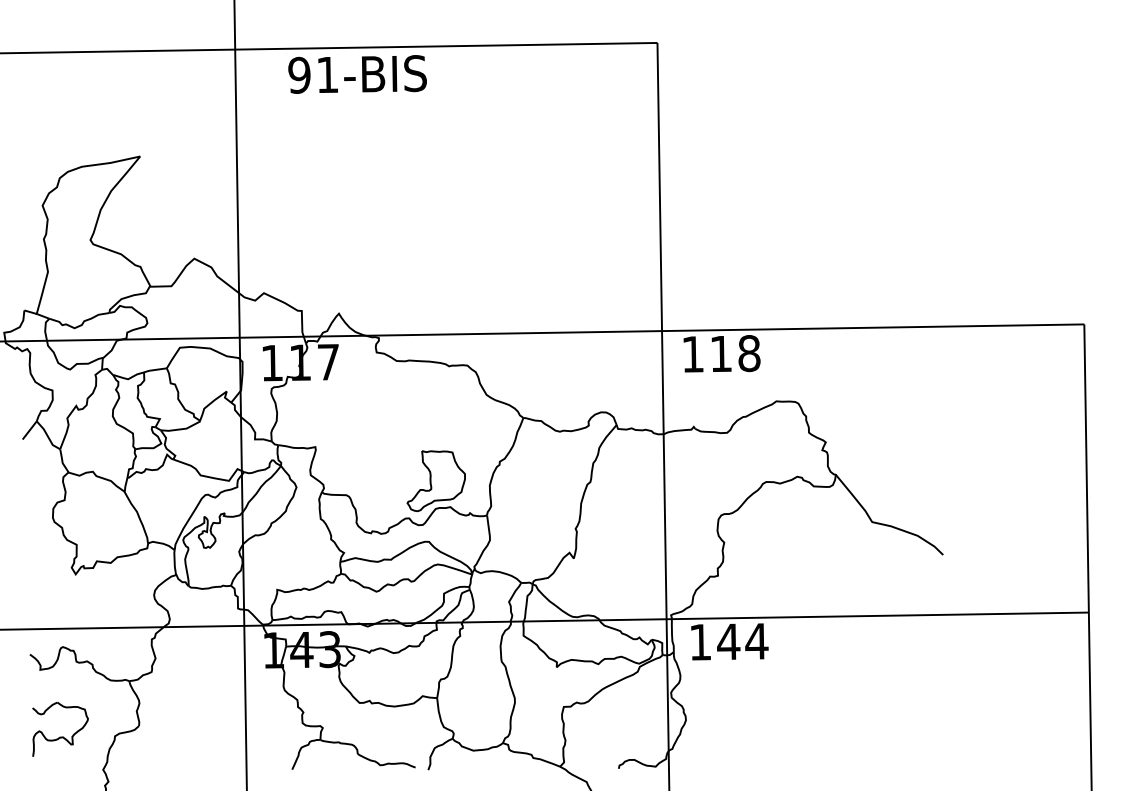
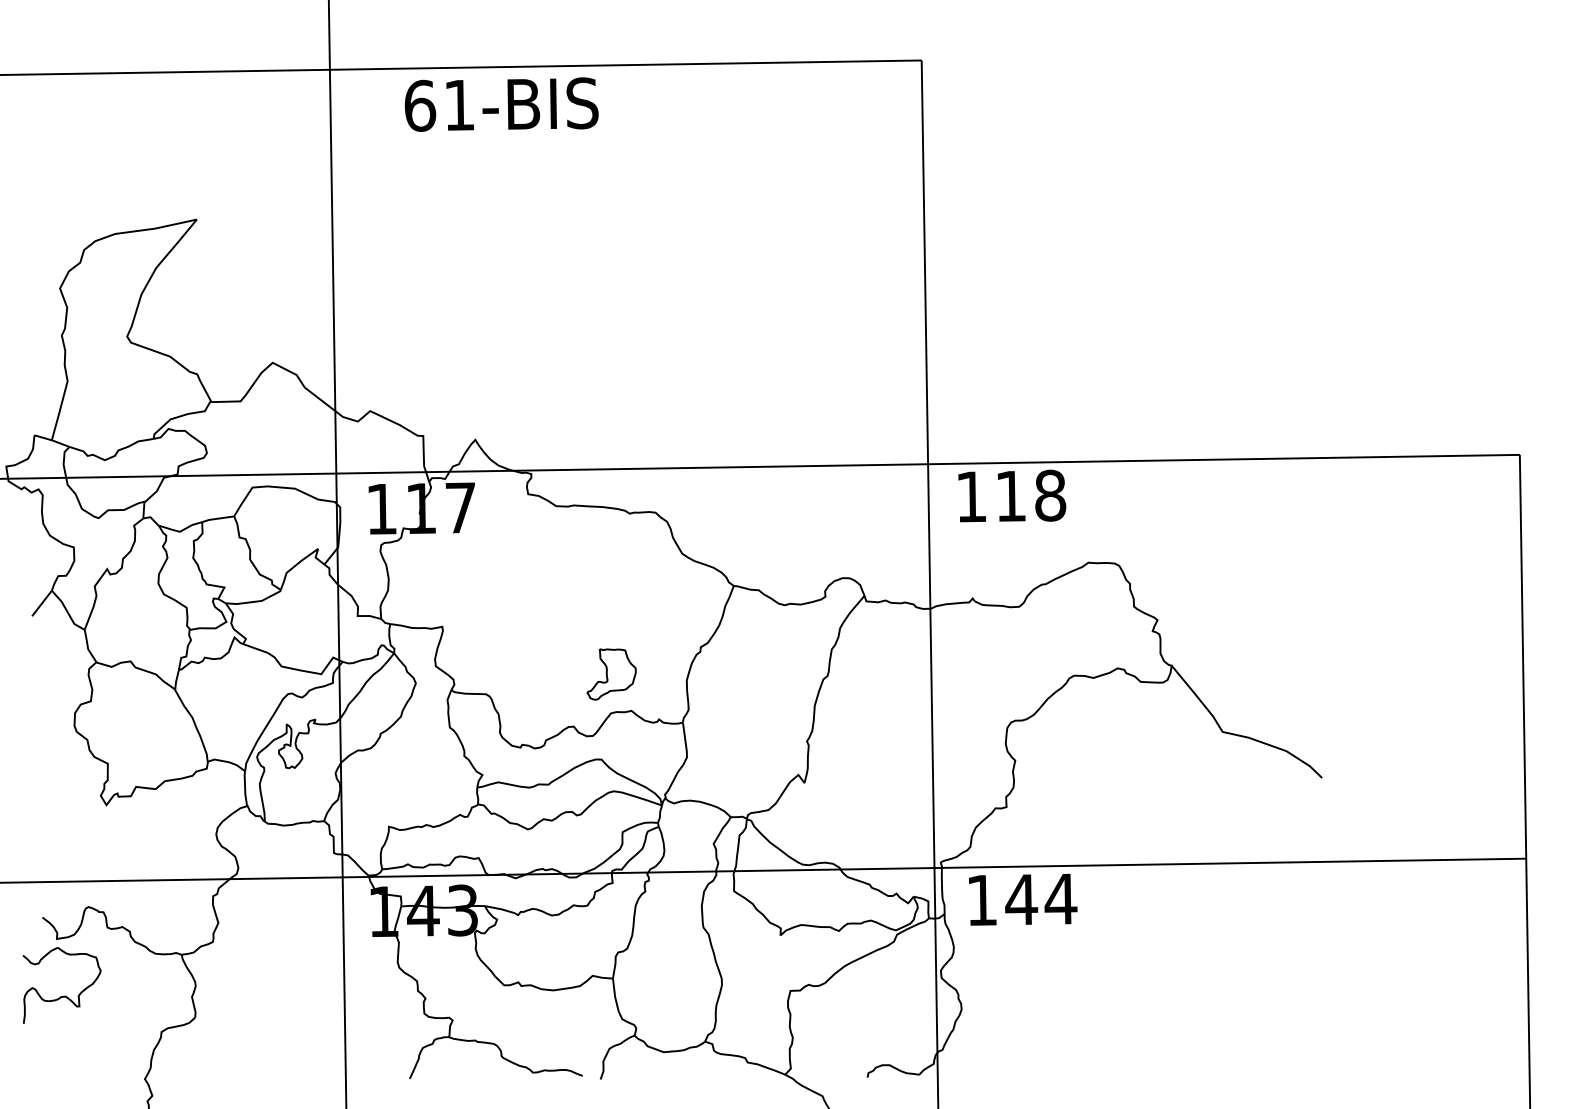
text: (299, 75) -> (420, 105), 91-BIS -> 61-BIS
part: (436, 481) -> (611, 674), size x0.6
part: (61, 736) -> (63, 995), moved

